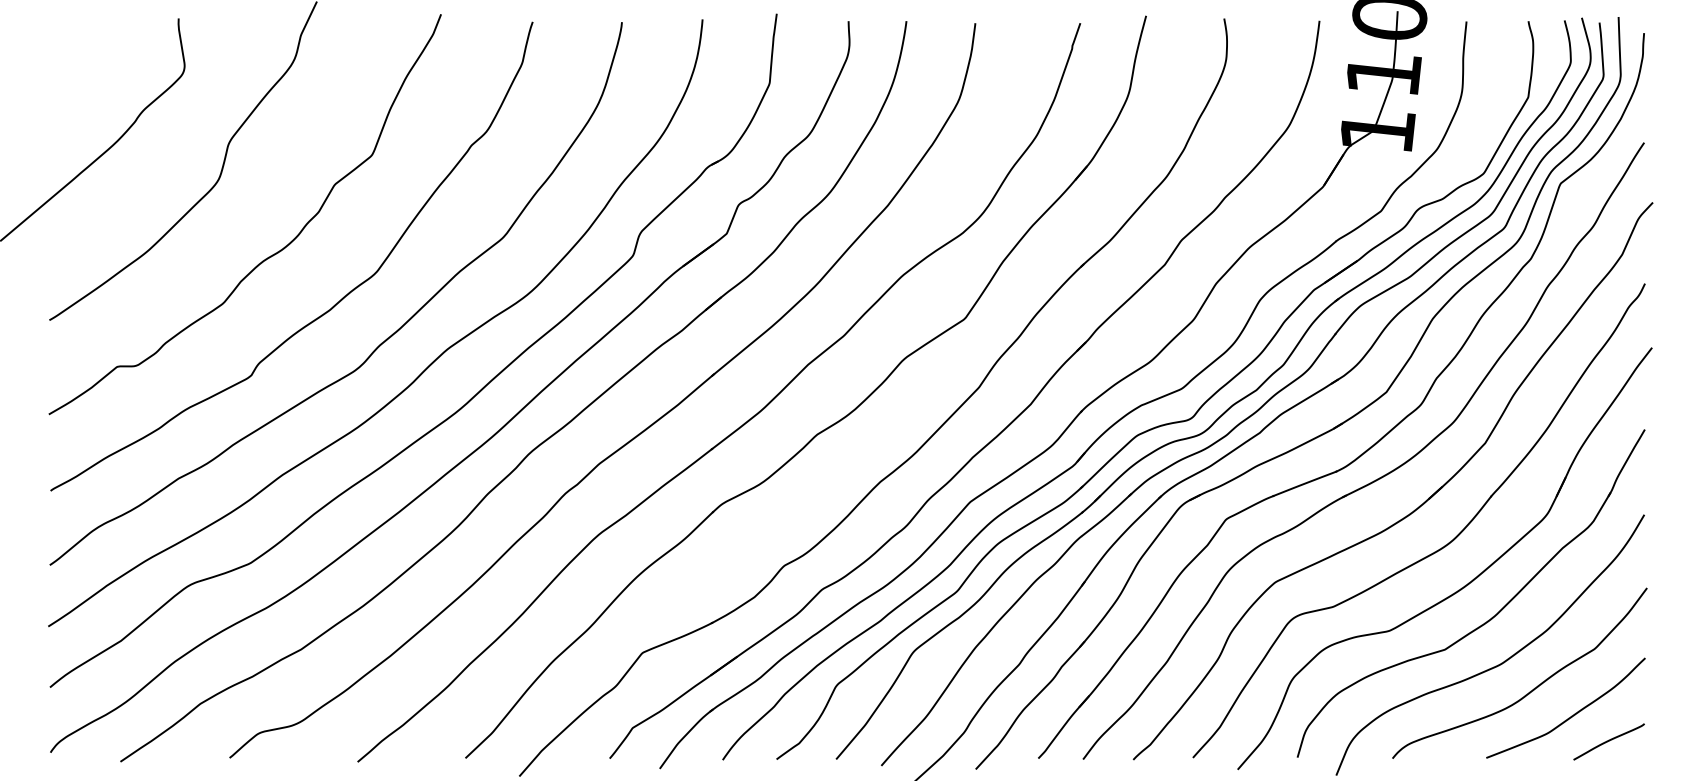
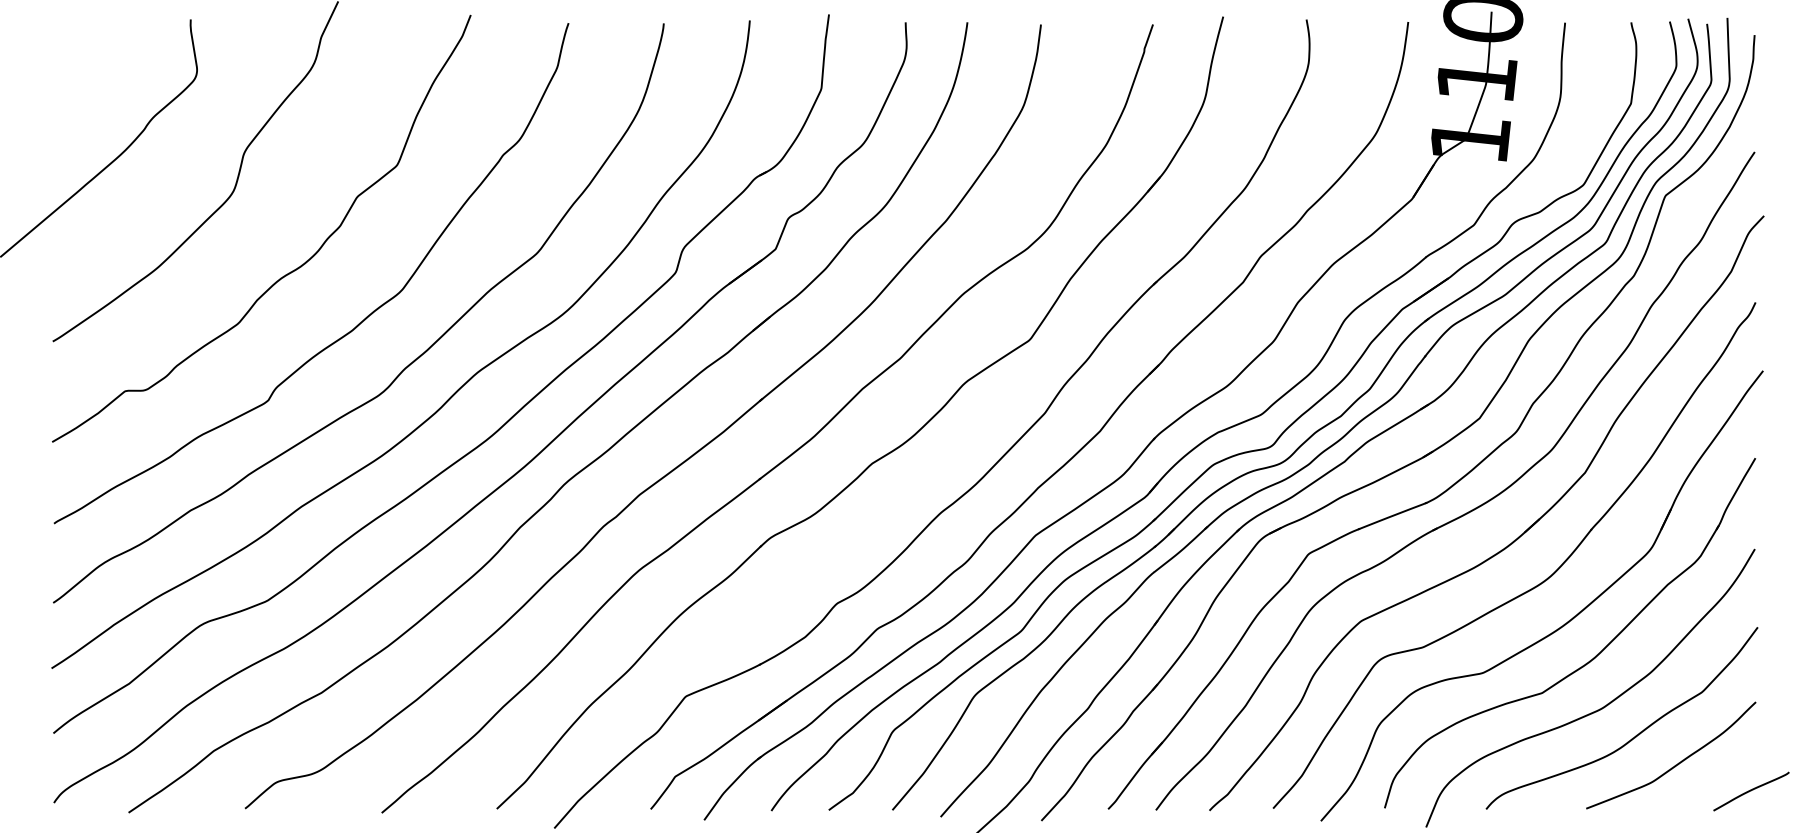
curve: (1608, 741) -> (1750, 791), moved

